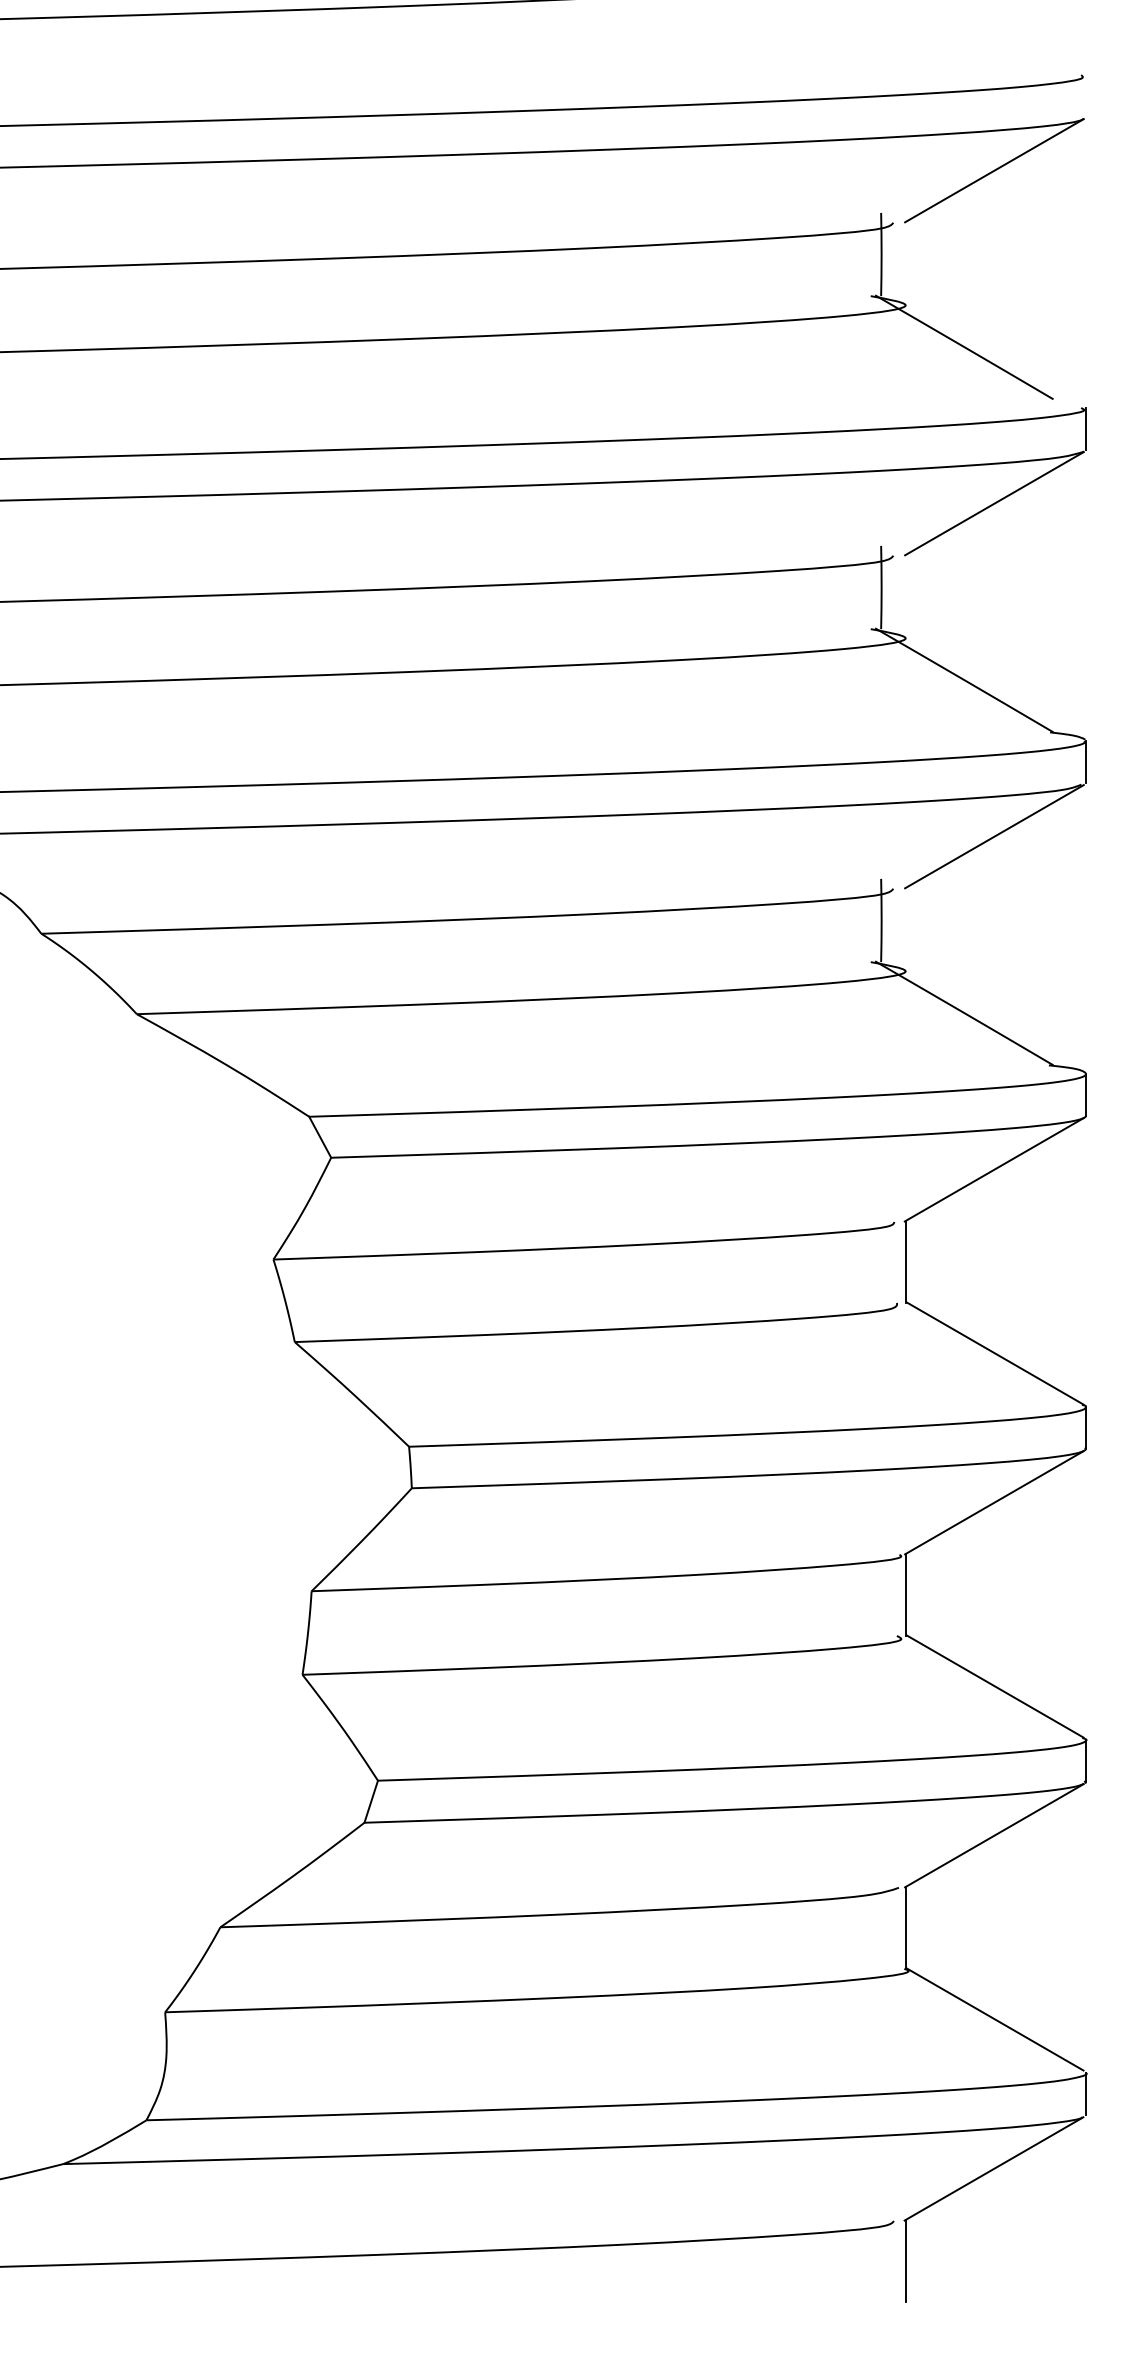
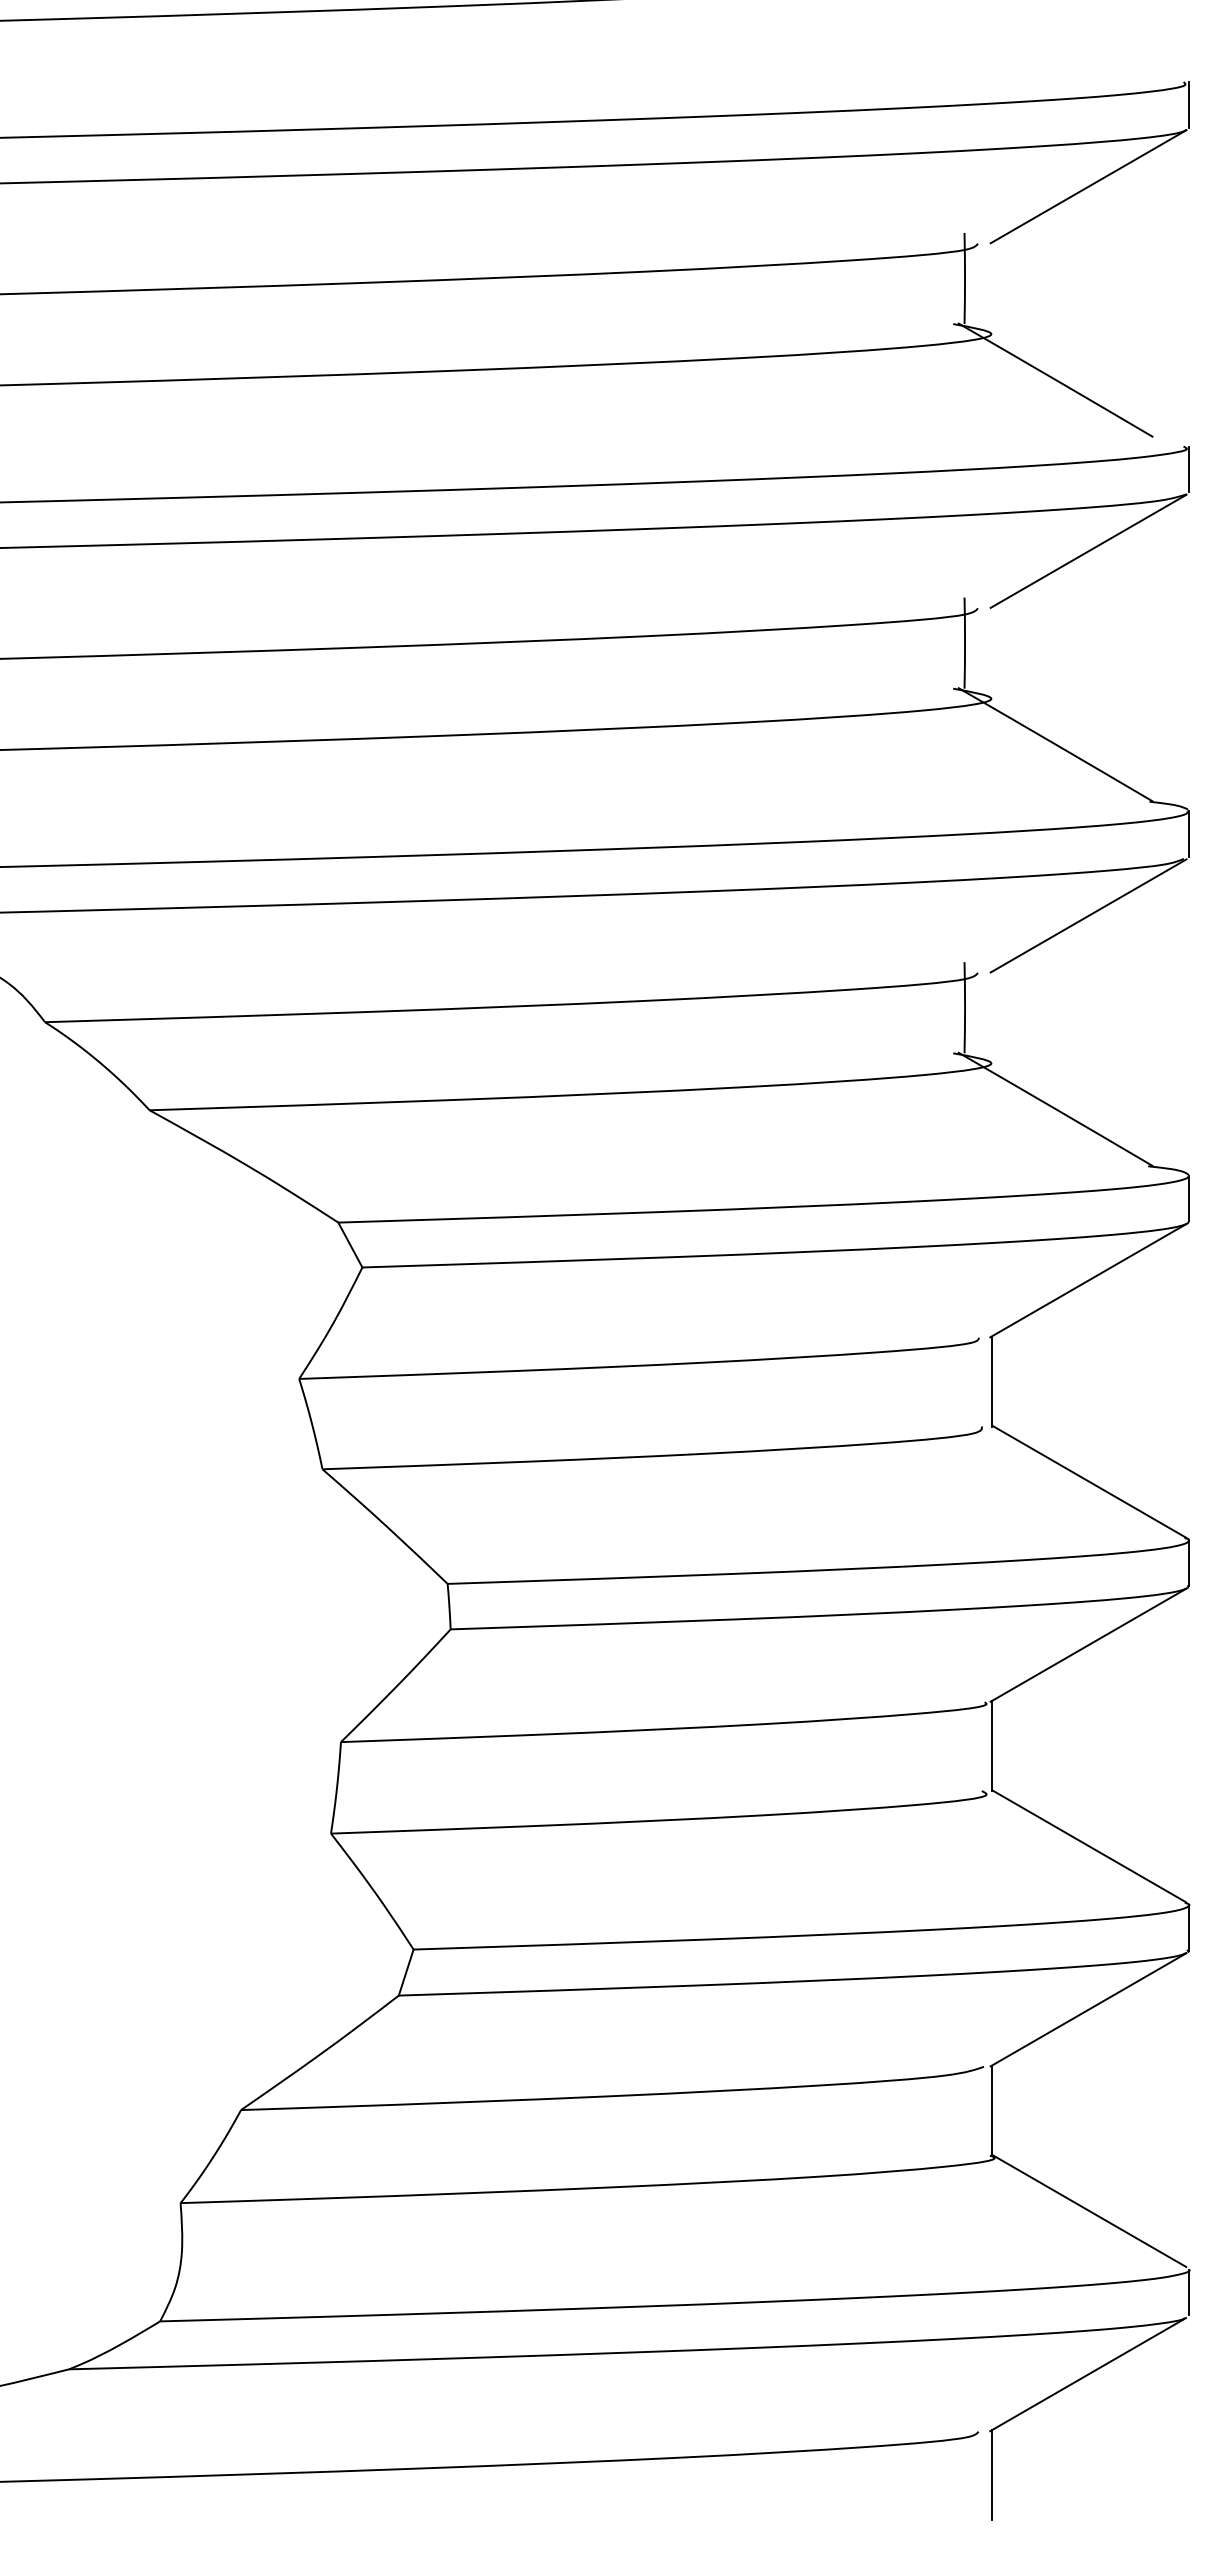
line: (1086, 95) -> (1189, 104), added

